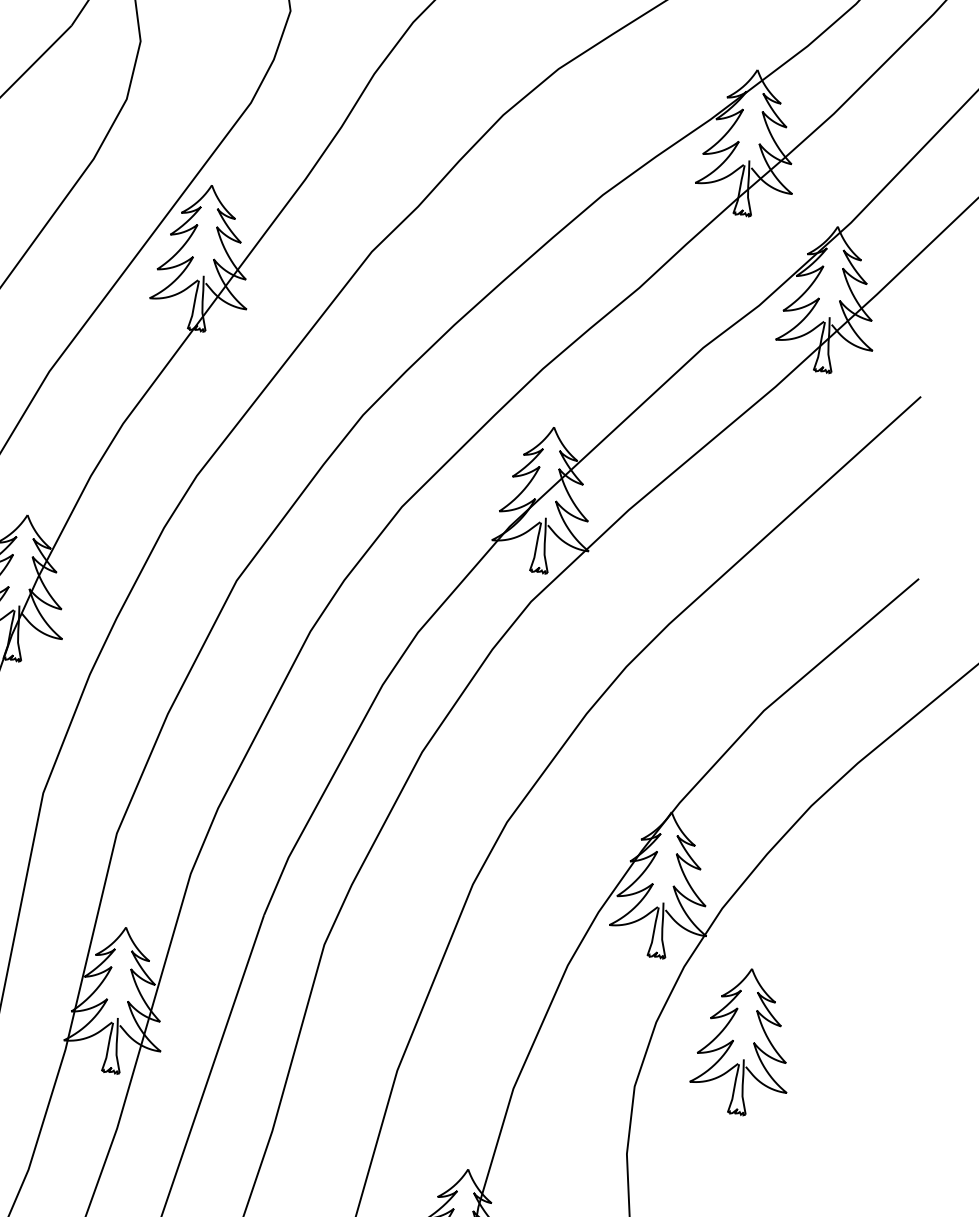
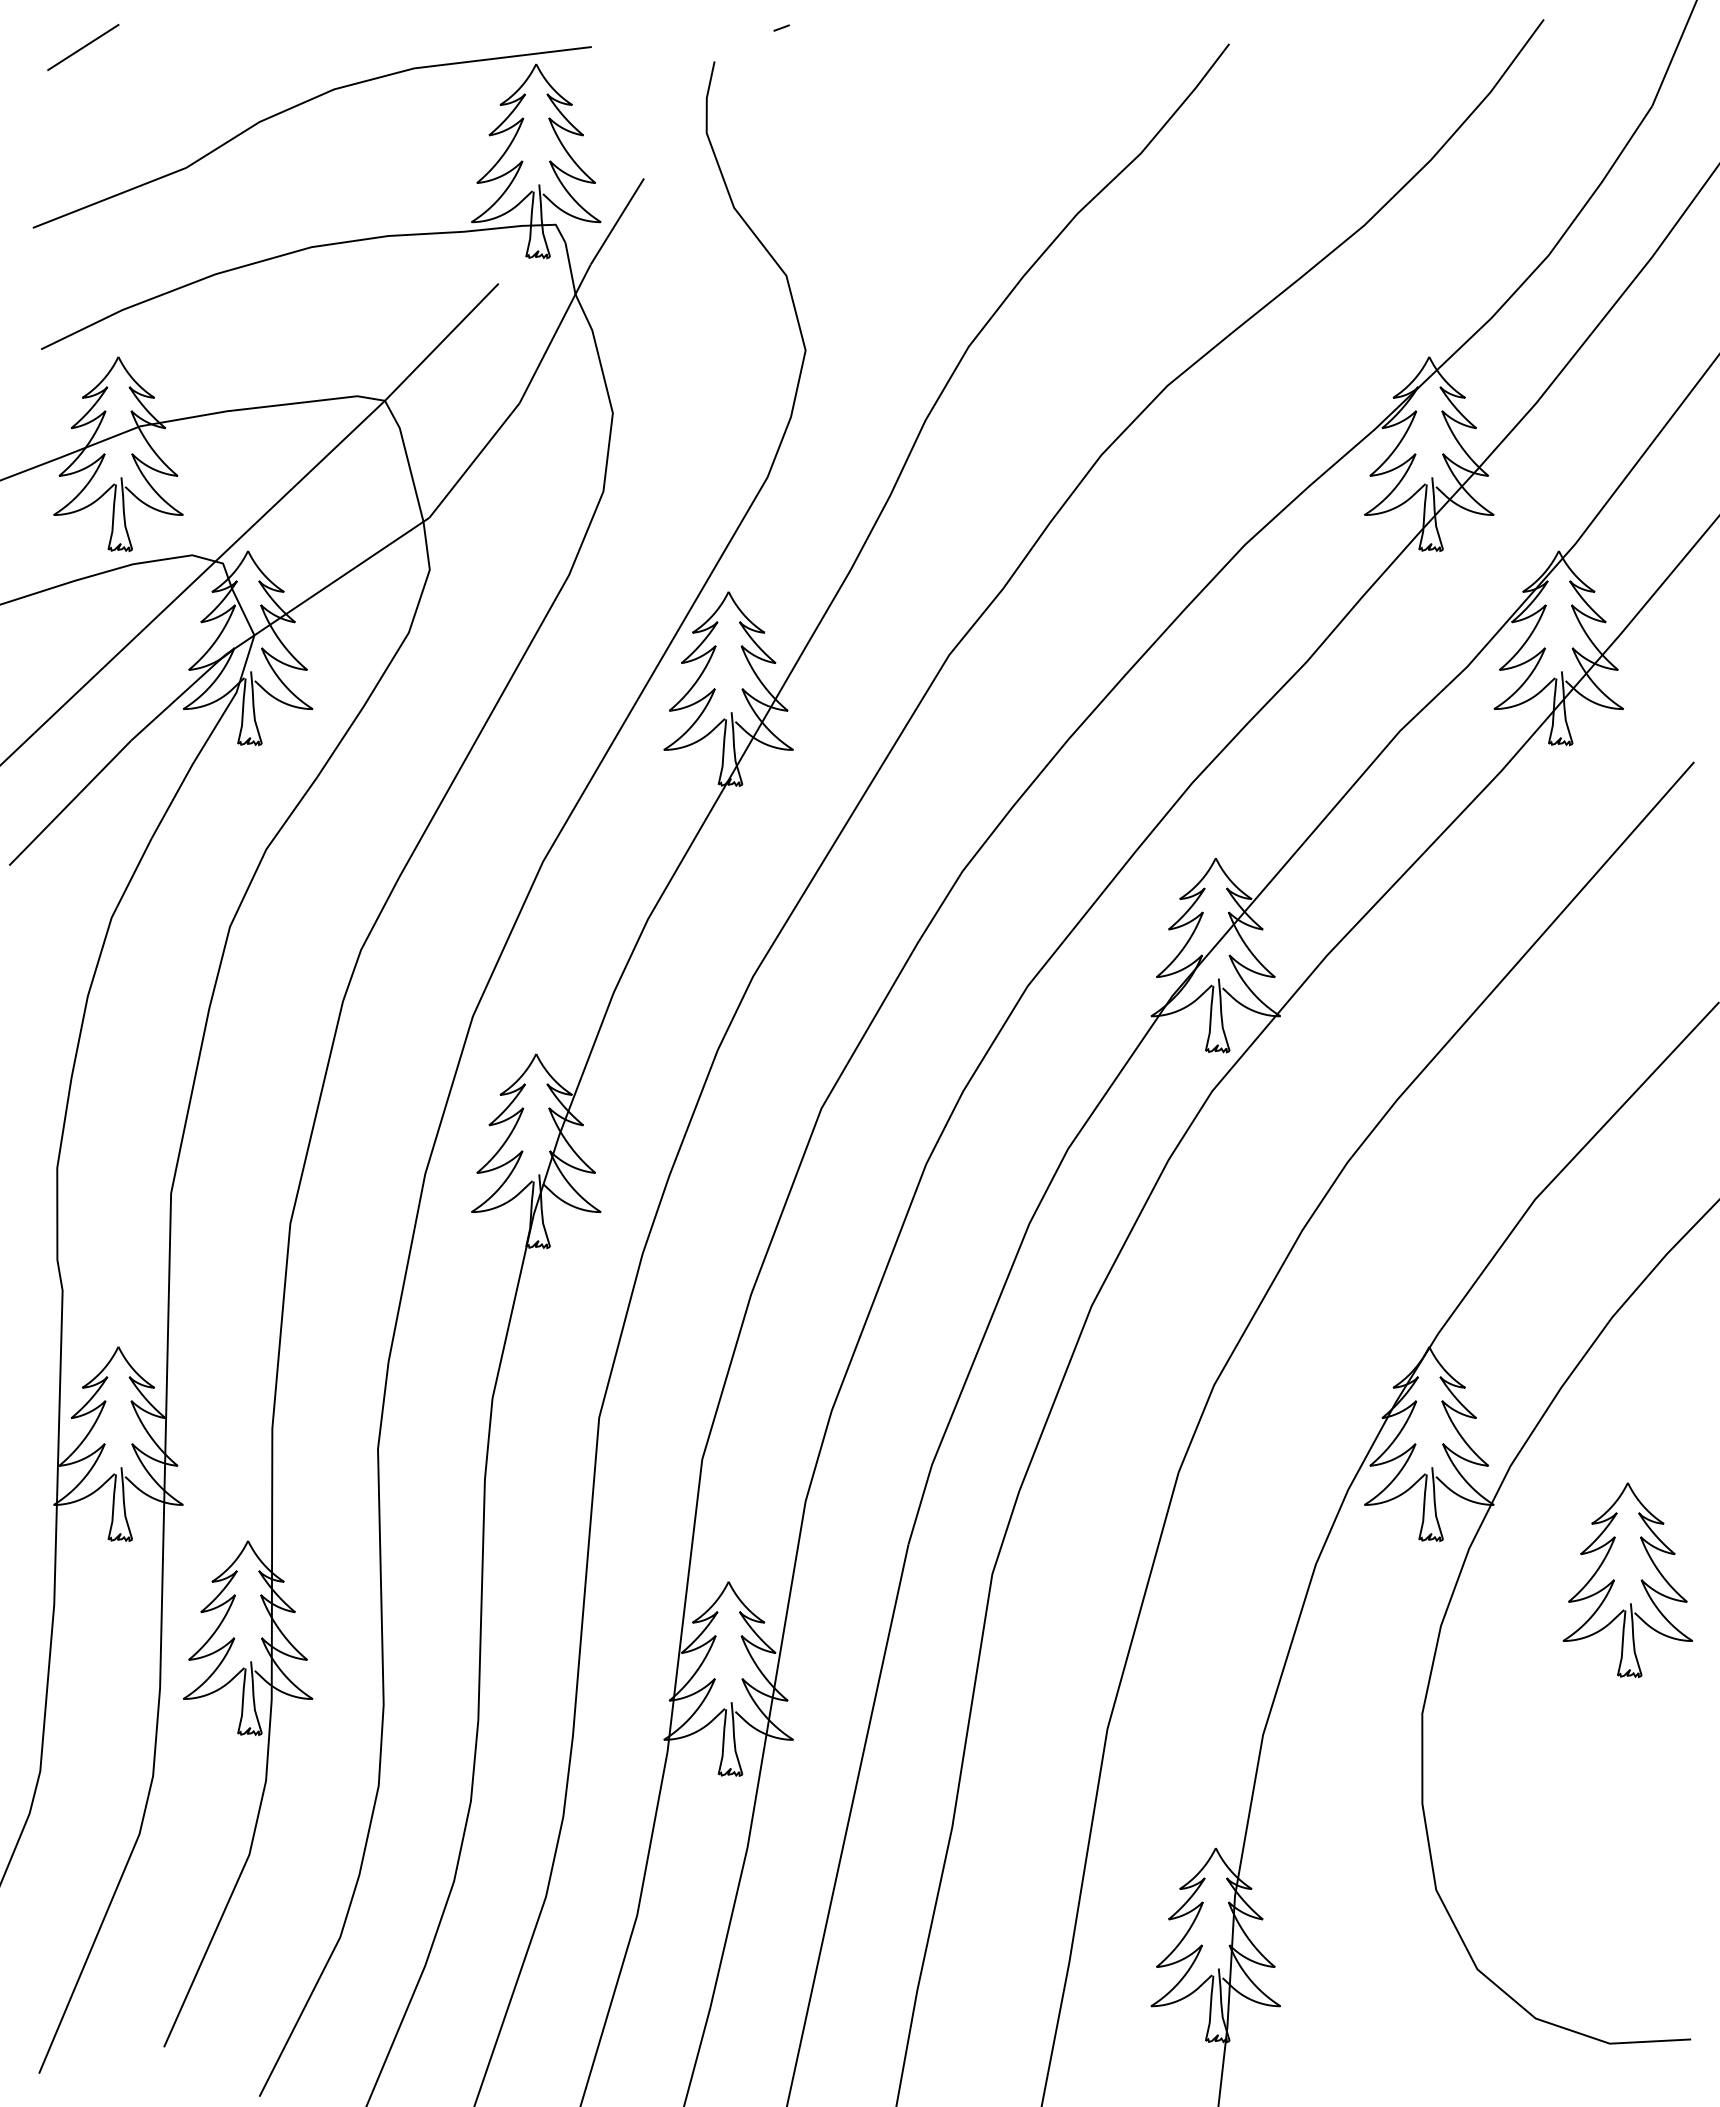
part: (733, 1040) -> (1614, 1580), moved

